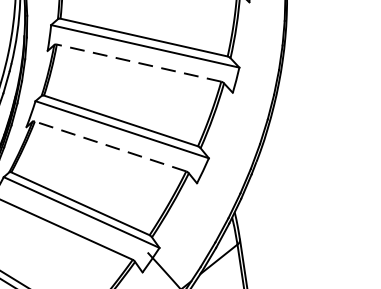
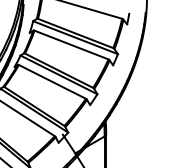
line: (139, 64) -> (71, 45), dashed -> solid
line: (110, 145) -> (52, 81), dashed -> solid

